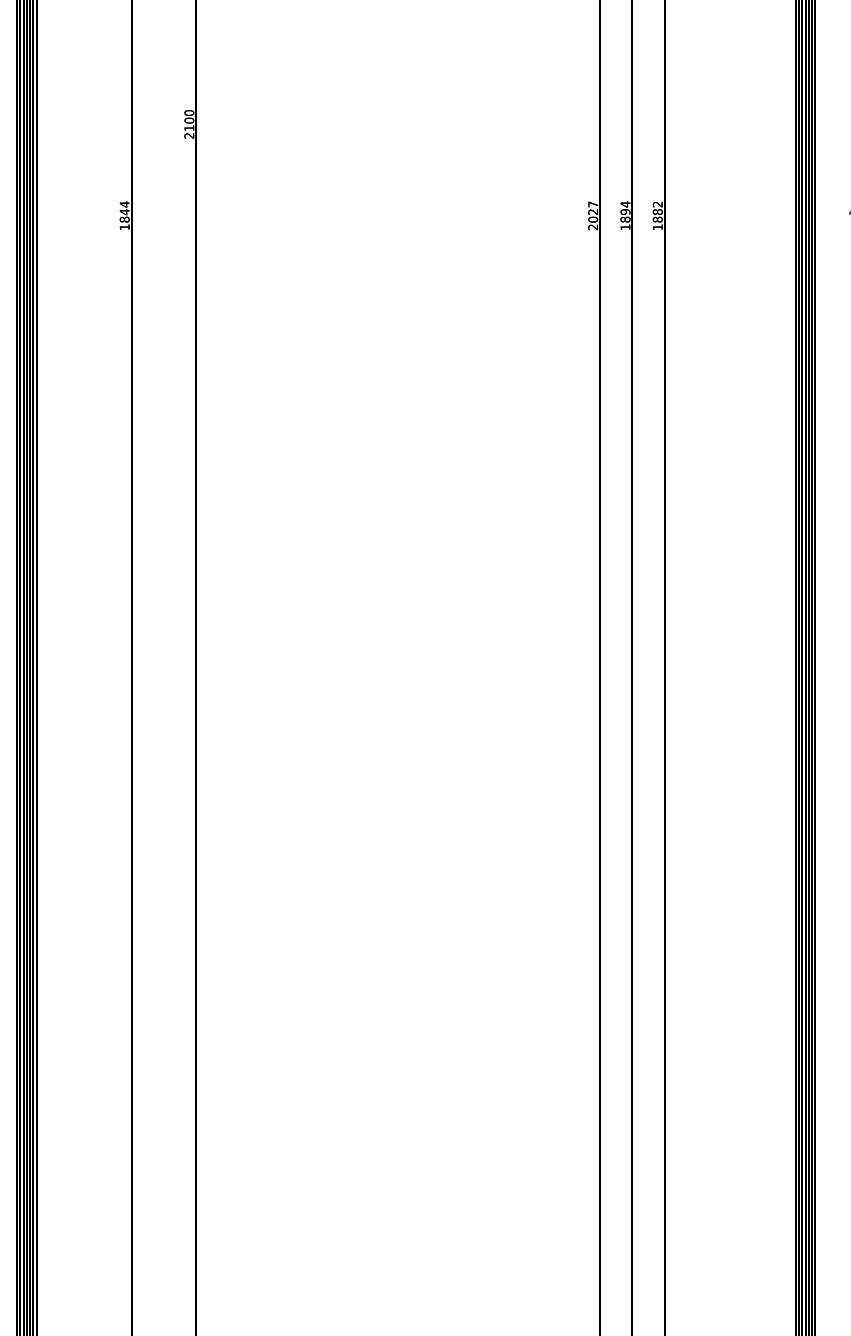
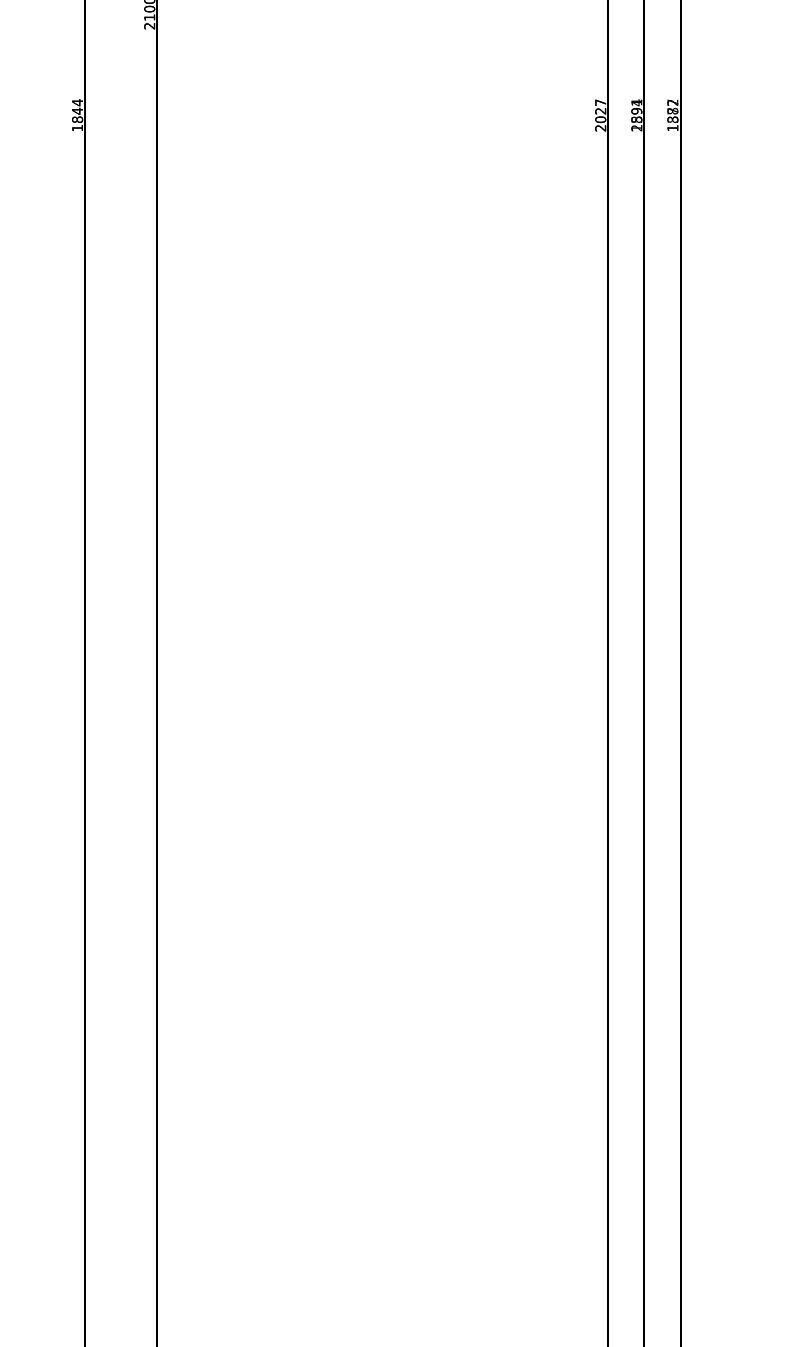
text: (657, 211) -> (672, 110), 1882 -> 1377
text: (625, 215) -> (636, 115), 1894 -> 2591

